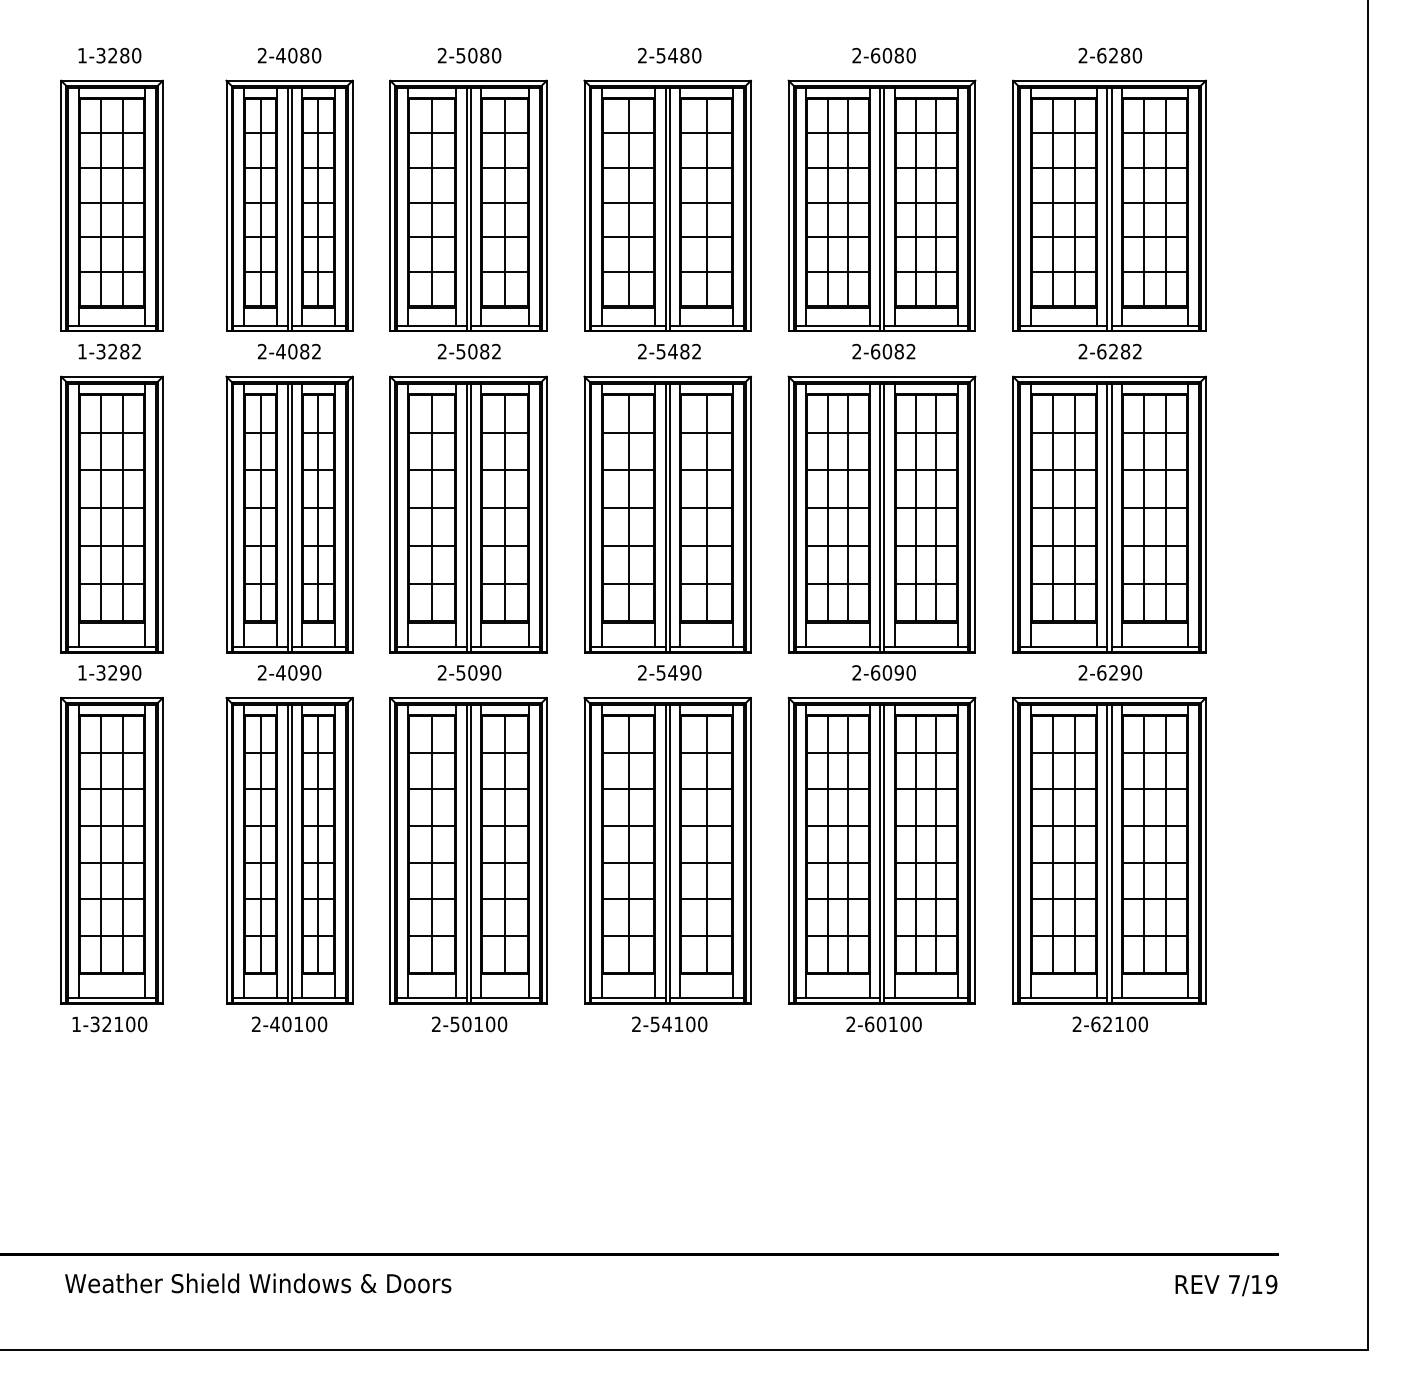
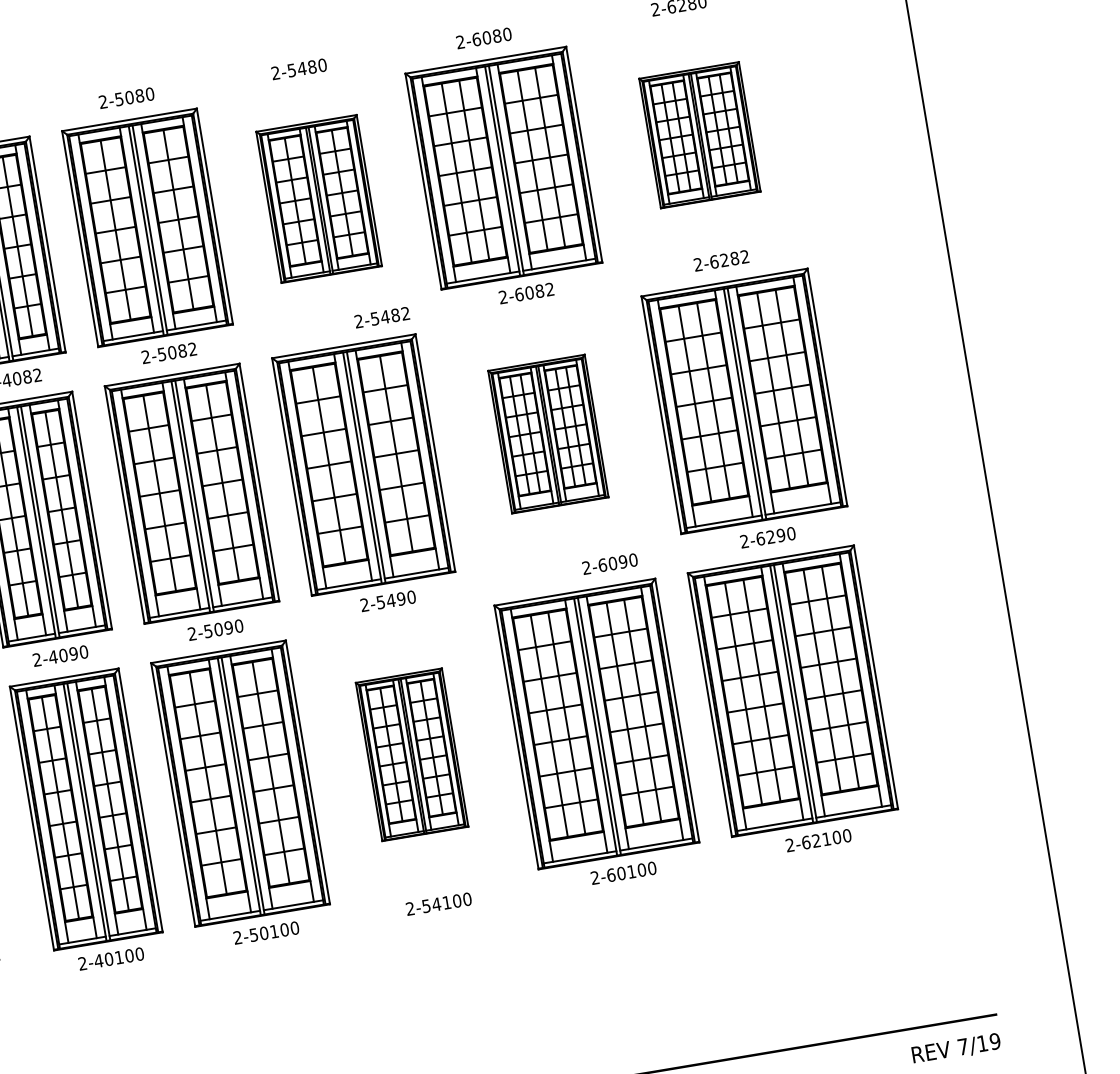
part: (667, 205) -> (318, 198), size x0.7
part: (1109, 205) -> (699, 134), size x0.6
text: (669, 351) -> (382, 317), moved
part: (881, 514) -> (547, 434), size x0.6
text: (883, 672) -> (609, 563), moved
part: (667, 850) -> (411, 754), size x0.6

